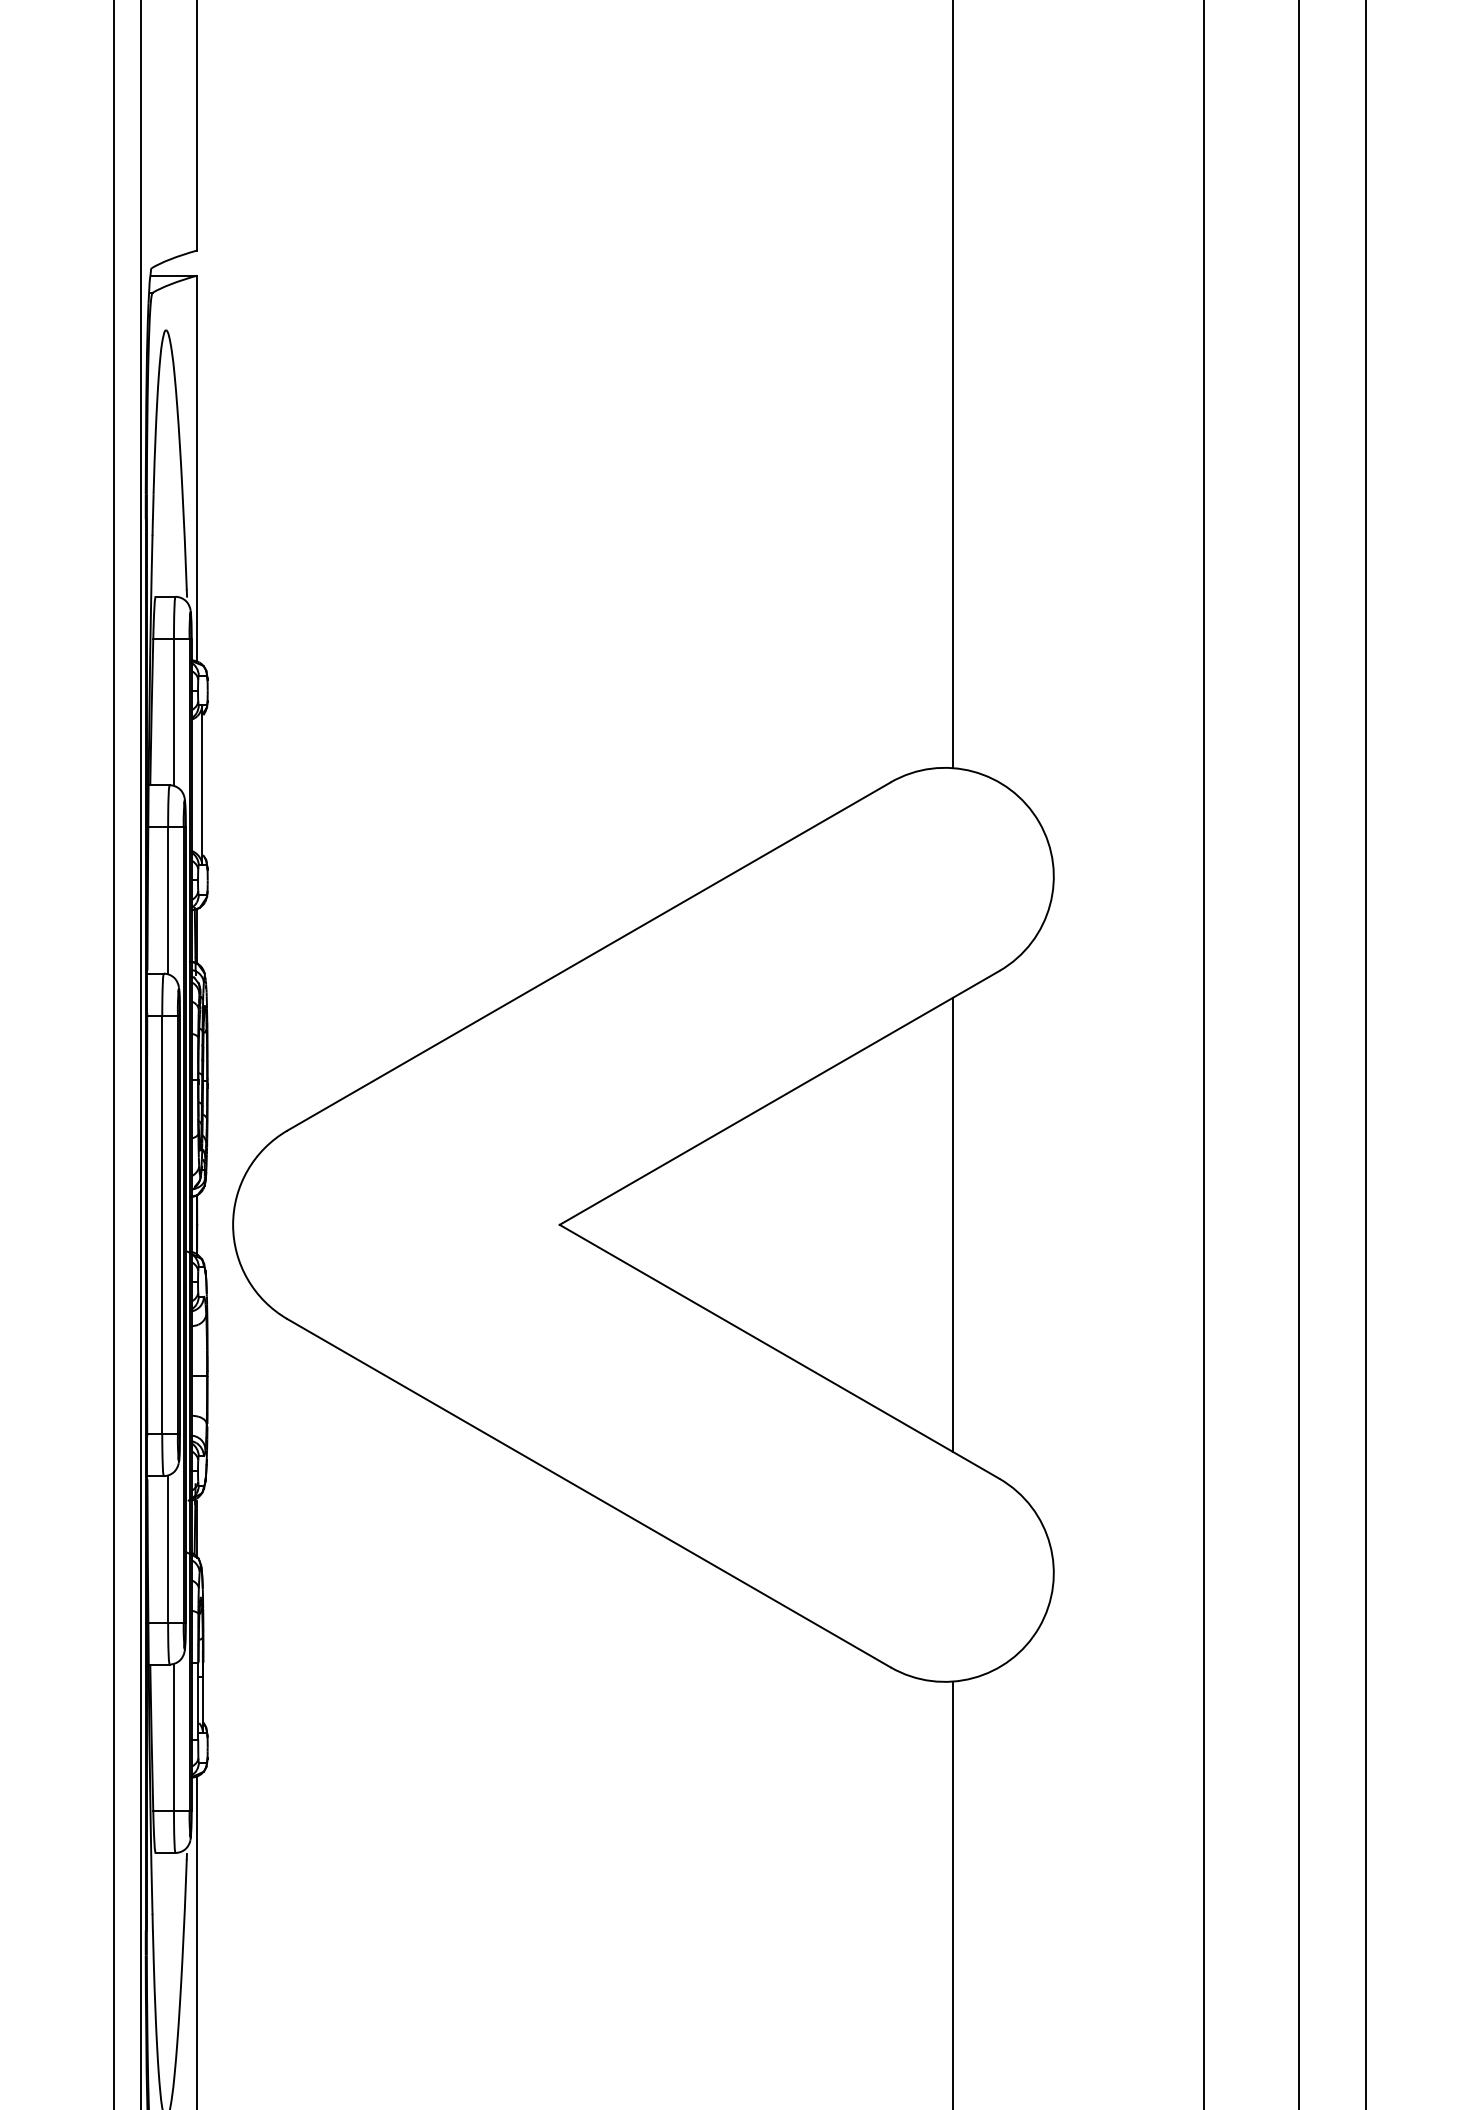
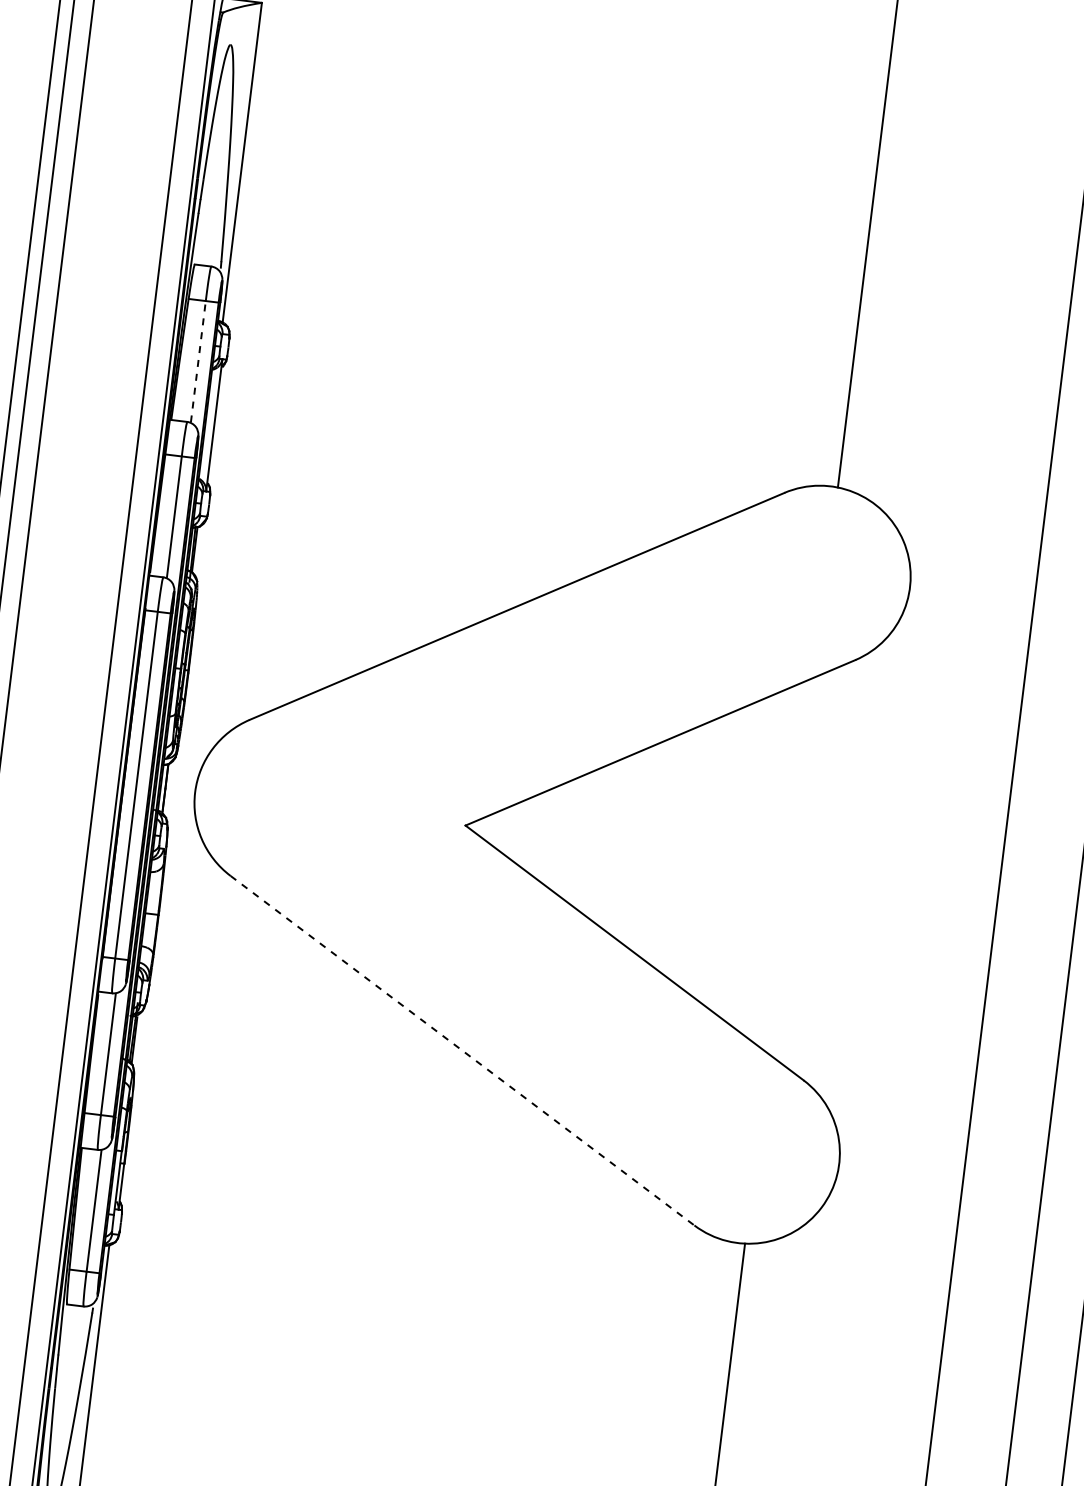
line: (173, 711) -> (197, 361), solid -> dashed
line: (953, 1224) -> (791, 865), removed
line: (589, 1493) -> (462, 1050), solid -> dashed

